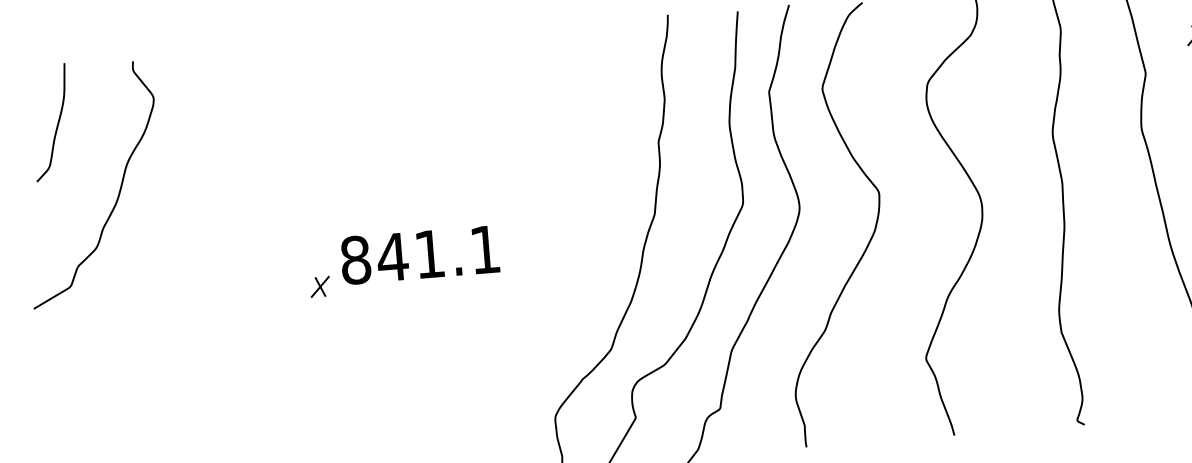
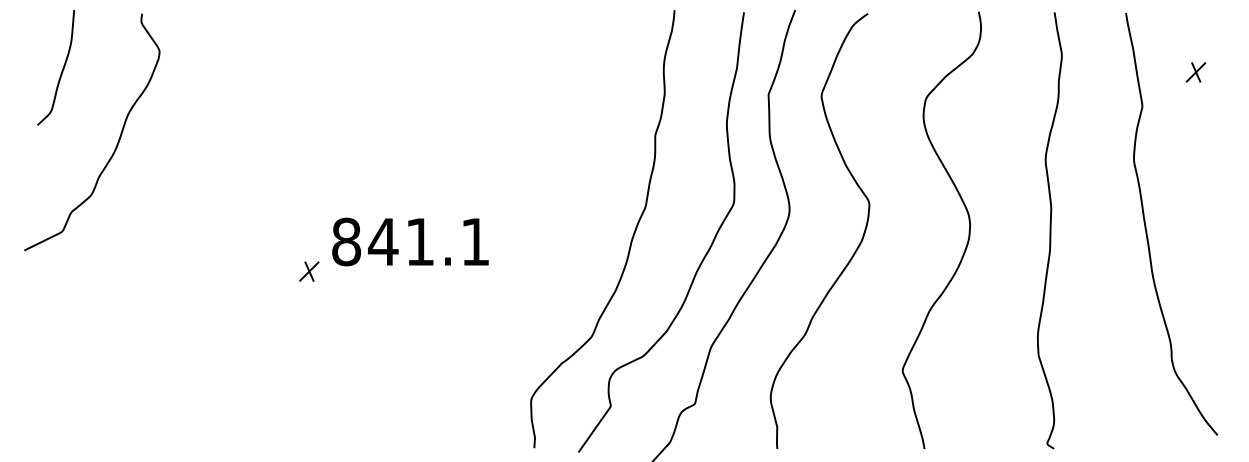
text: (420, 254) -> (410, 241), moved
part: (320, 286) -> (309, 271), moved

